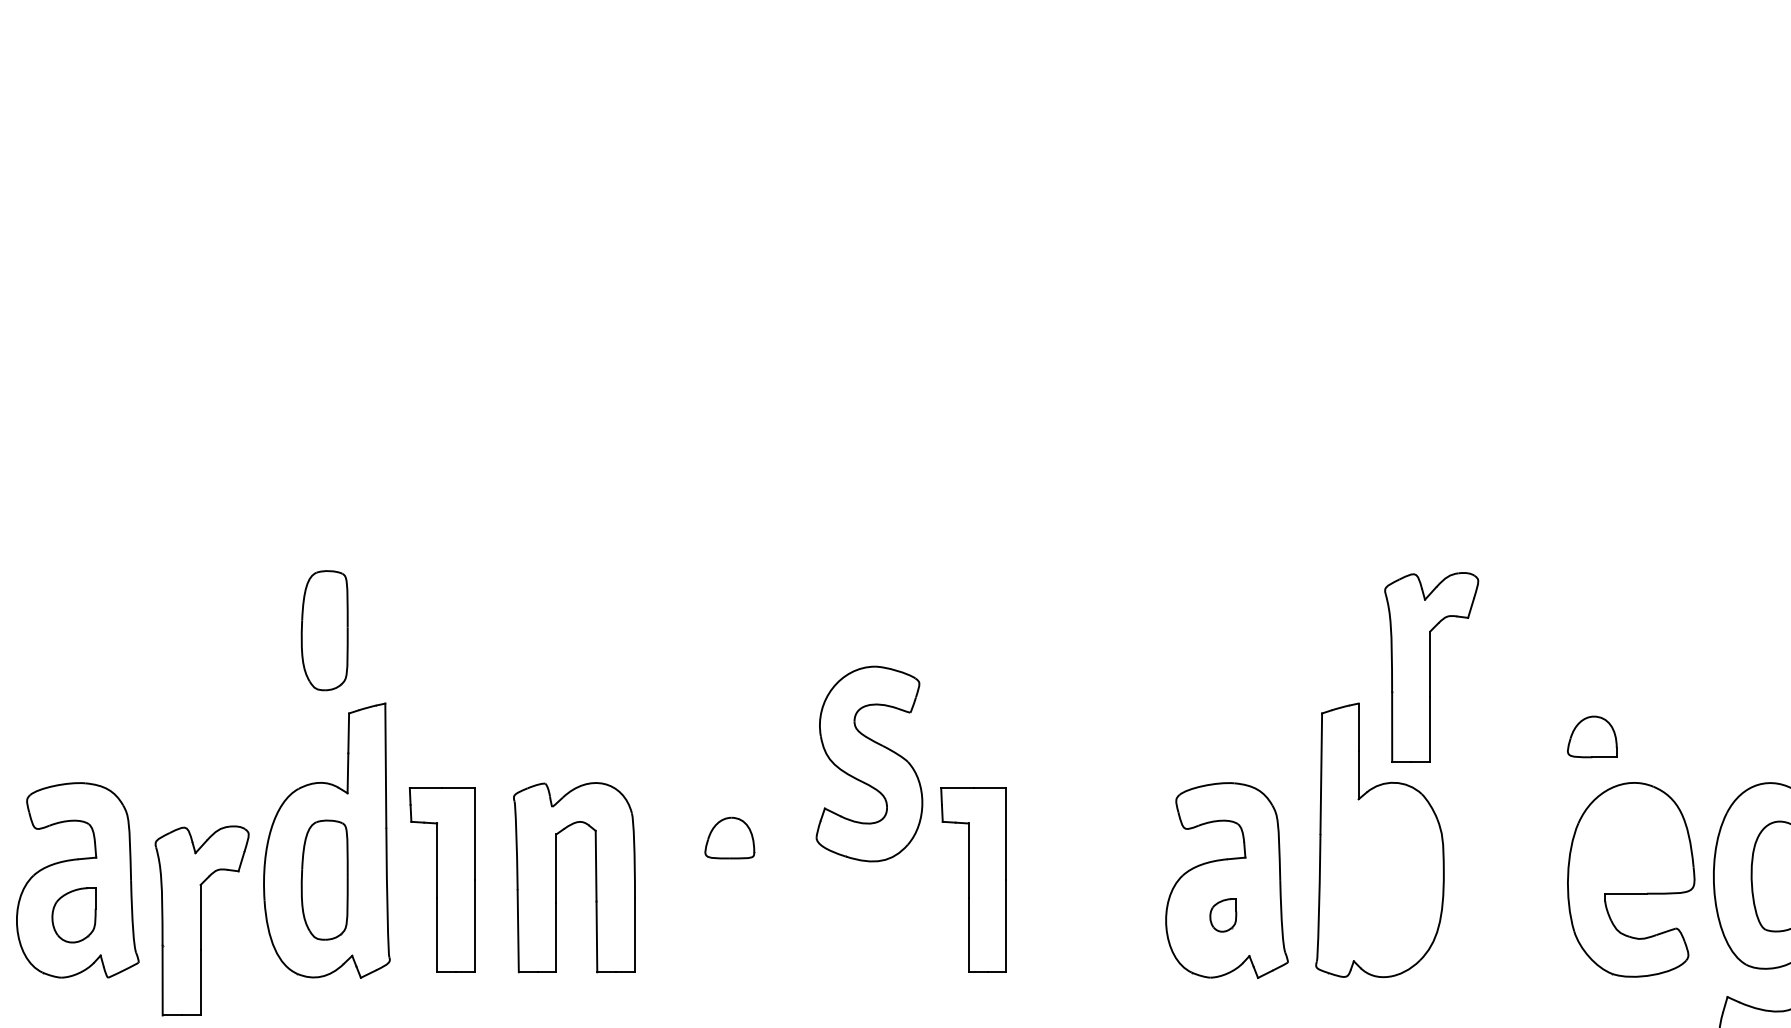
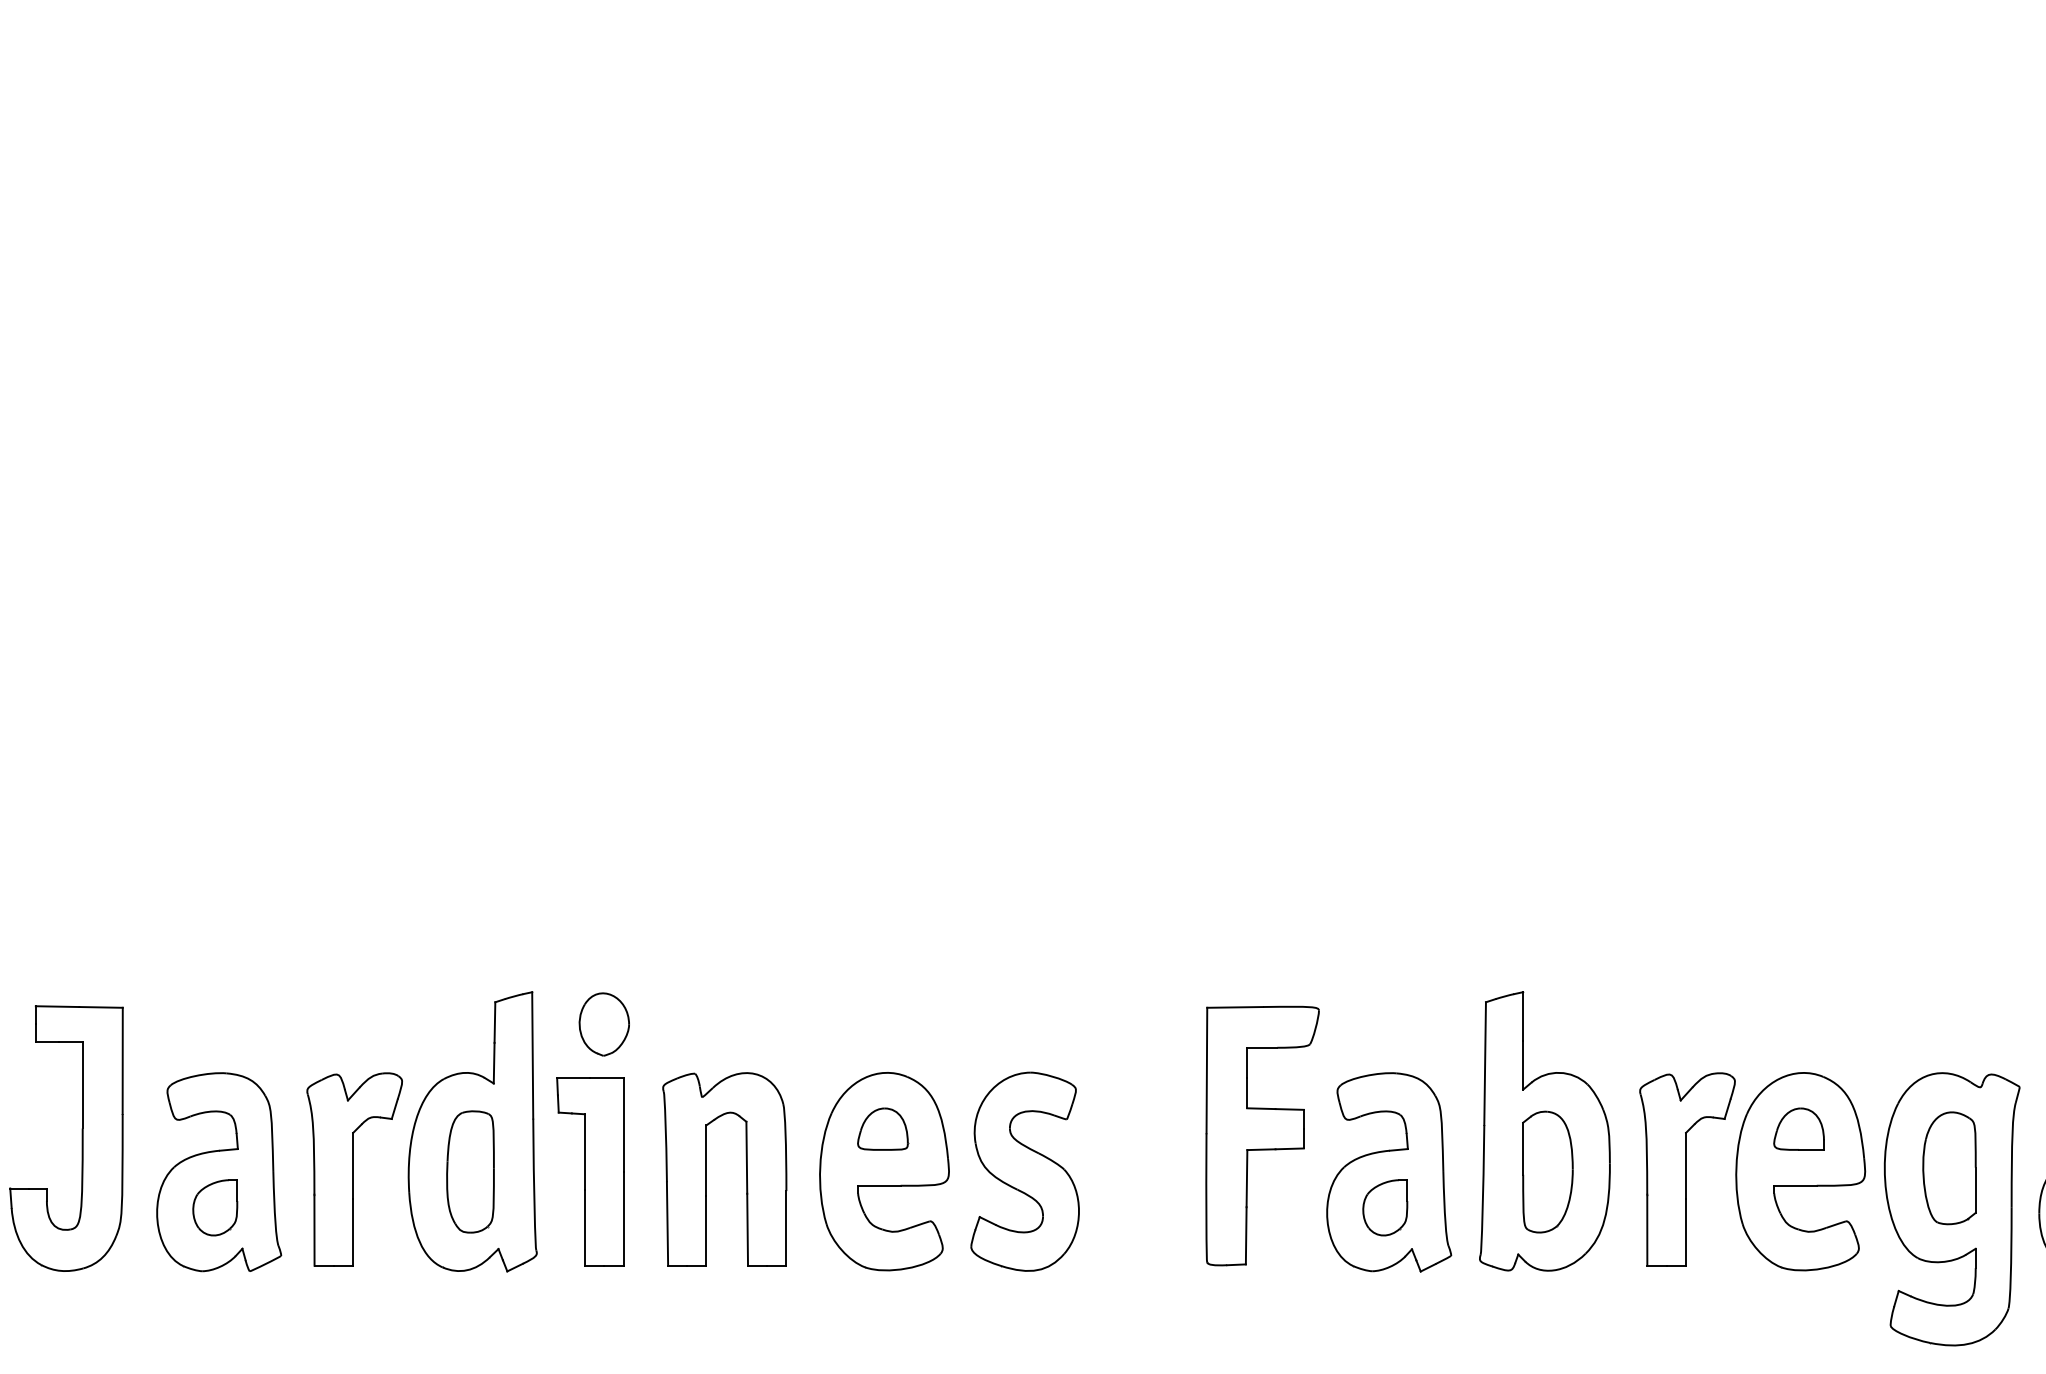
part: (324, 630) -> (470, 917), removed
part: (1431, 667) -> (1687, 1169), moved
part: (455, 735) -> (603, 1024), added
part: (1591, 736) -> (1798, 1128), moved
part: (868, 763) -> (1024, 1171), moved
part: (1102, 844) -> (1262, 1135), added
part: (731, 879) -> (884, 1171), added
part: (973, 879) -> (1131, 1171), removed
part: (1382, 879) -> (1547, 1171), added
part: (1223, 915) -> (1385, 1207), size x1.67
part: (201, 920) -> (354, 1169), moved

